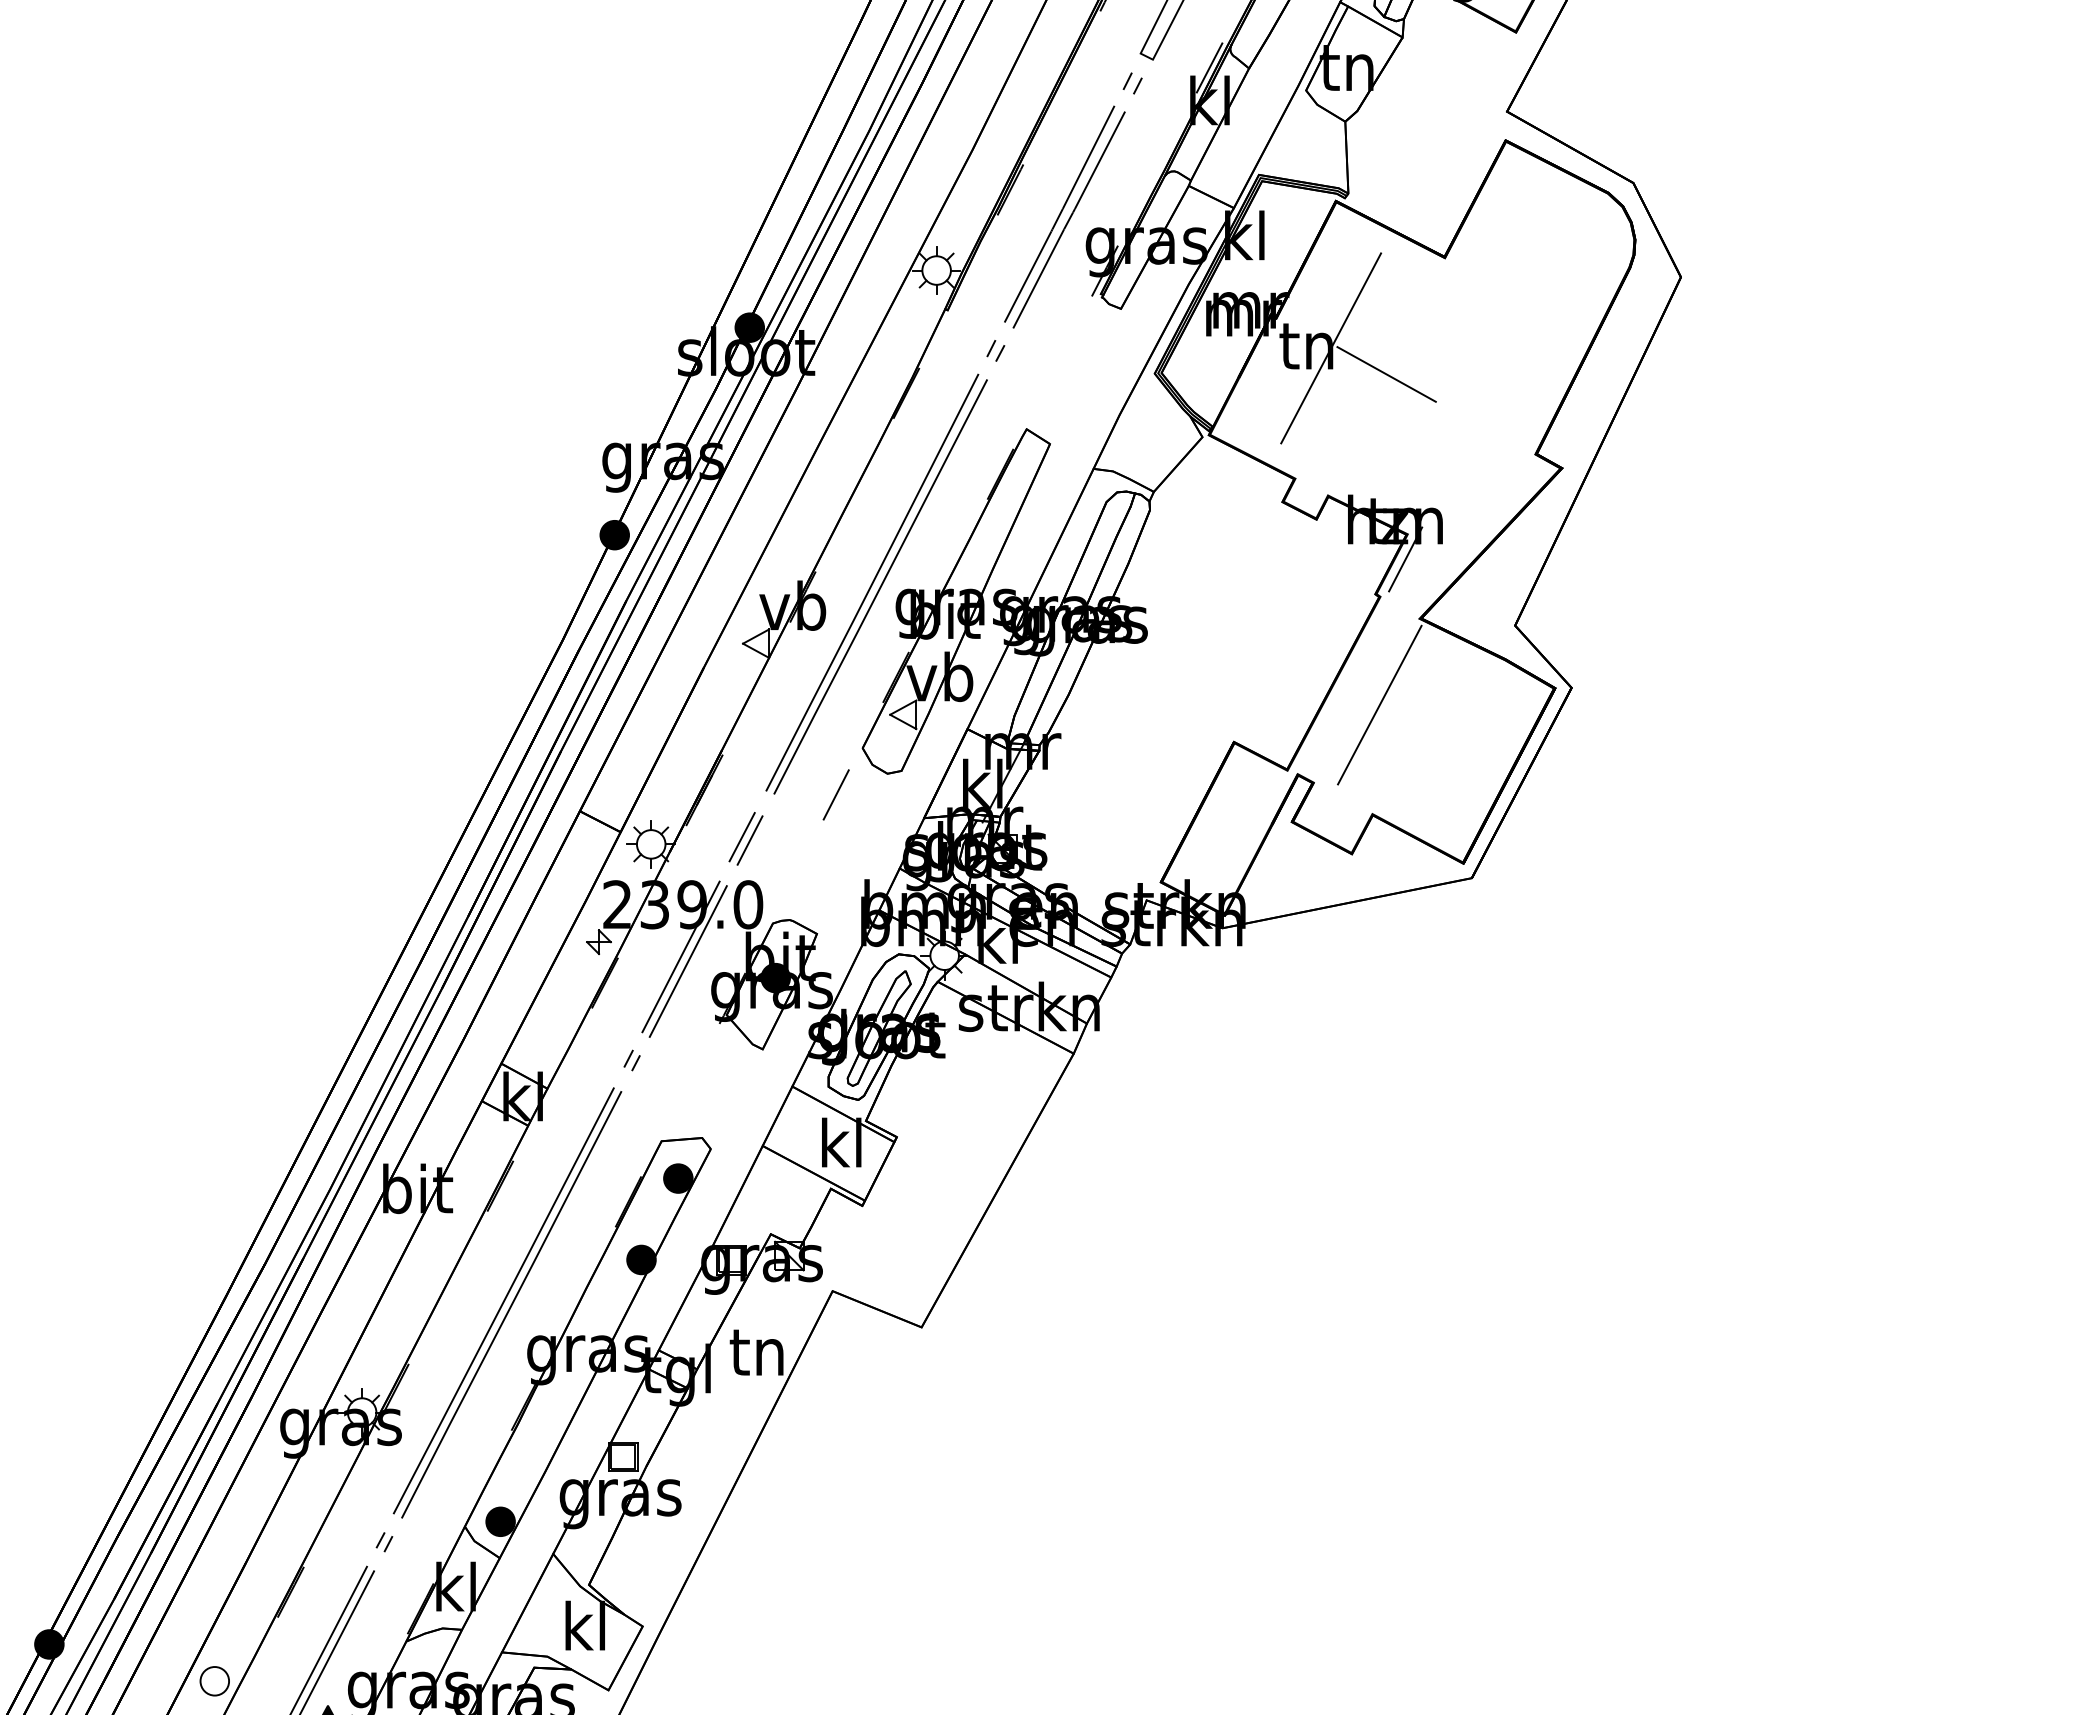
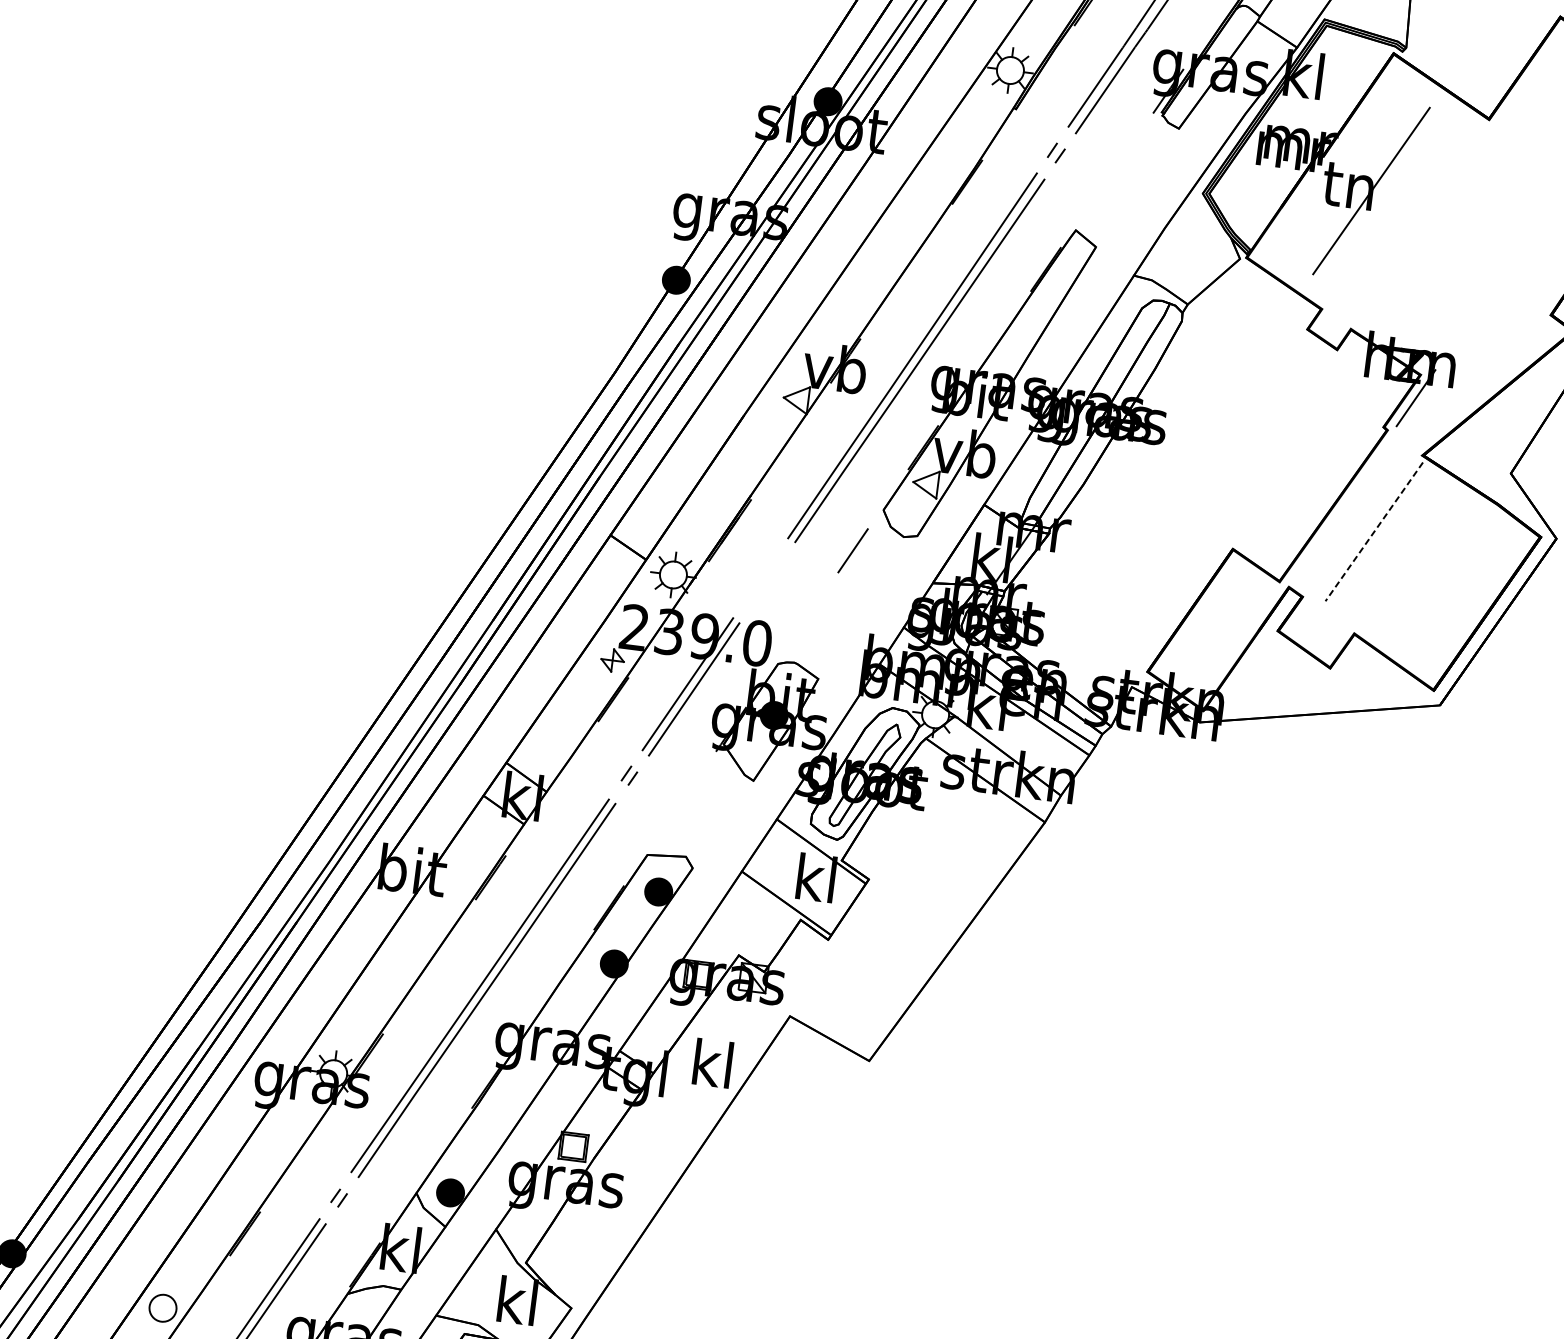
line: (1386, 374) -> (1420, 222), removed
line: (1379, 705) -> (1373, 532), solid -> dashed
line: (742, 837) -> (759, 579), removed
line: (749, 840) -> (766, 583), removed
text: (756, 1350) -> (711, 1062), tn -> kl

